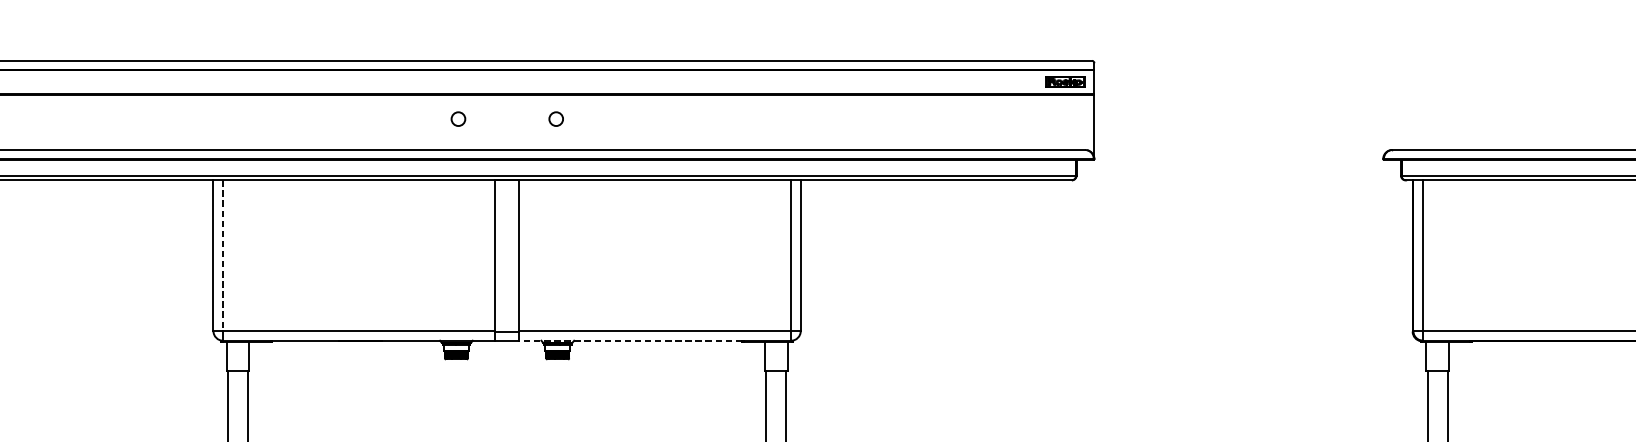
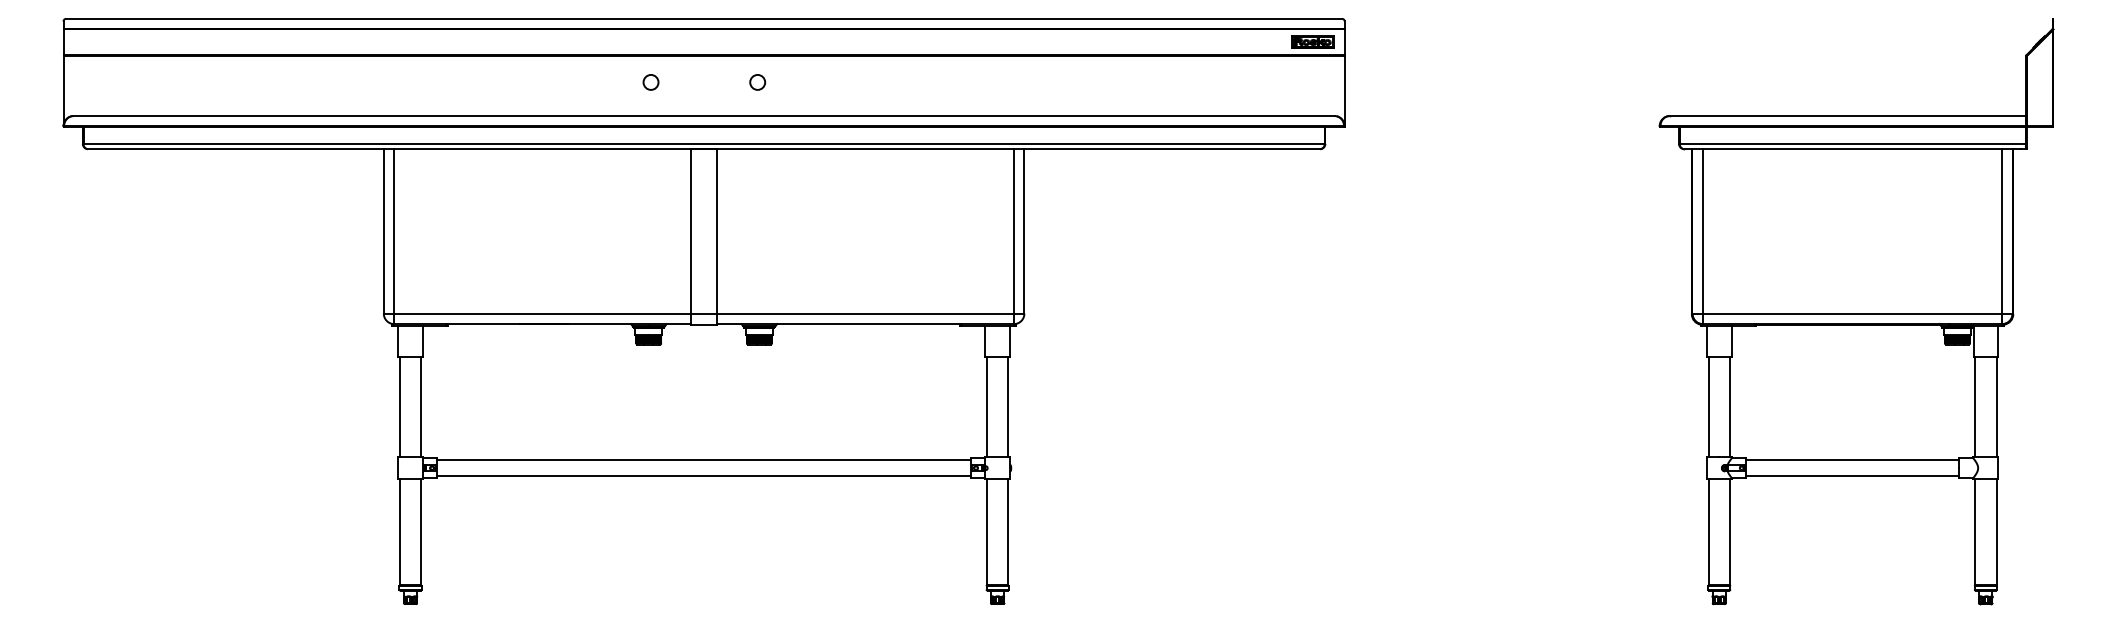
line: (223, 255) -> (394, 231), dashed -> solid
line: (630, 341) -> (838, 324), dashed -> solid

